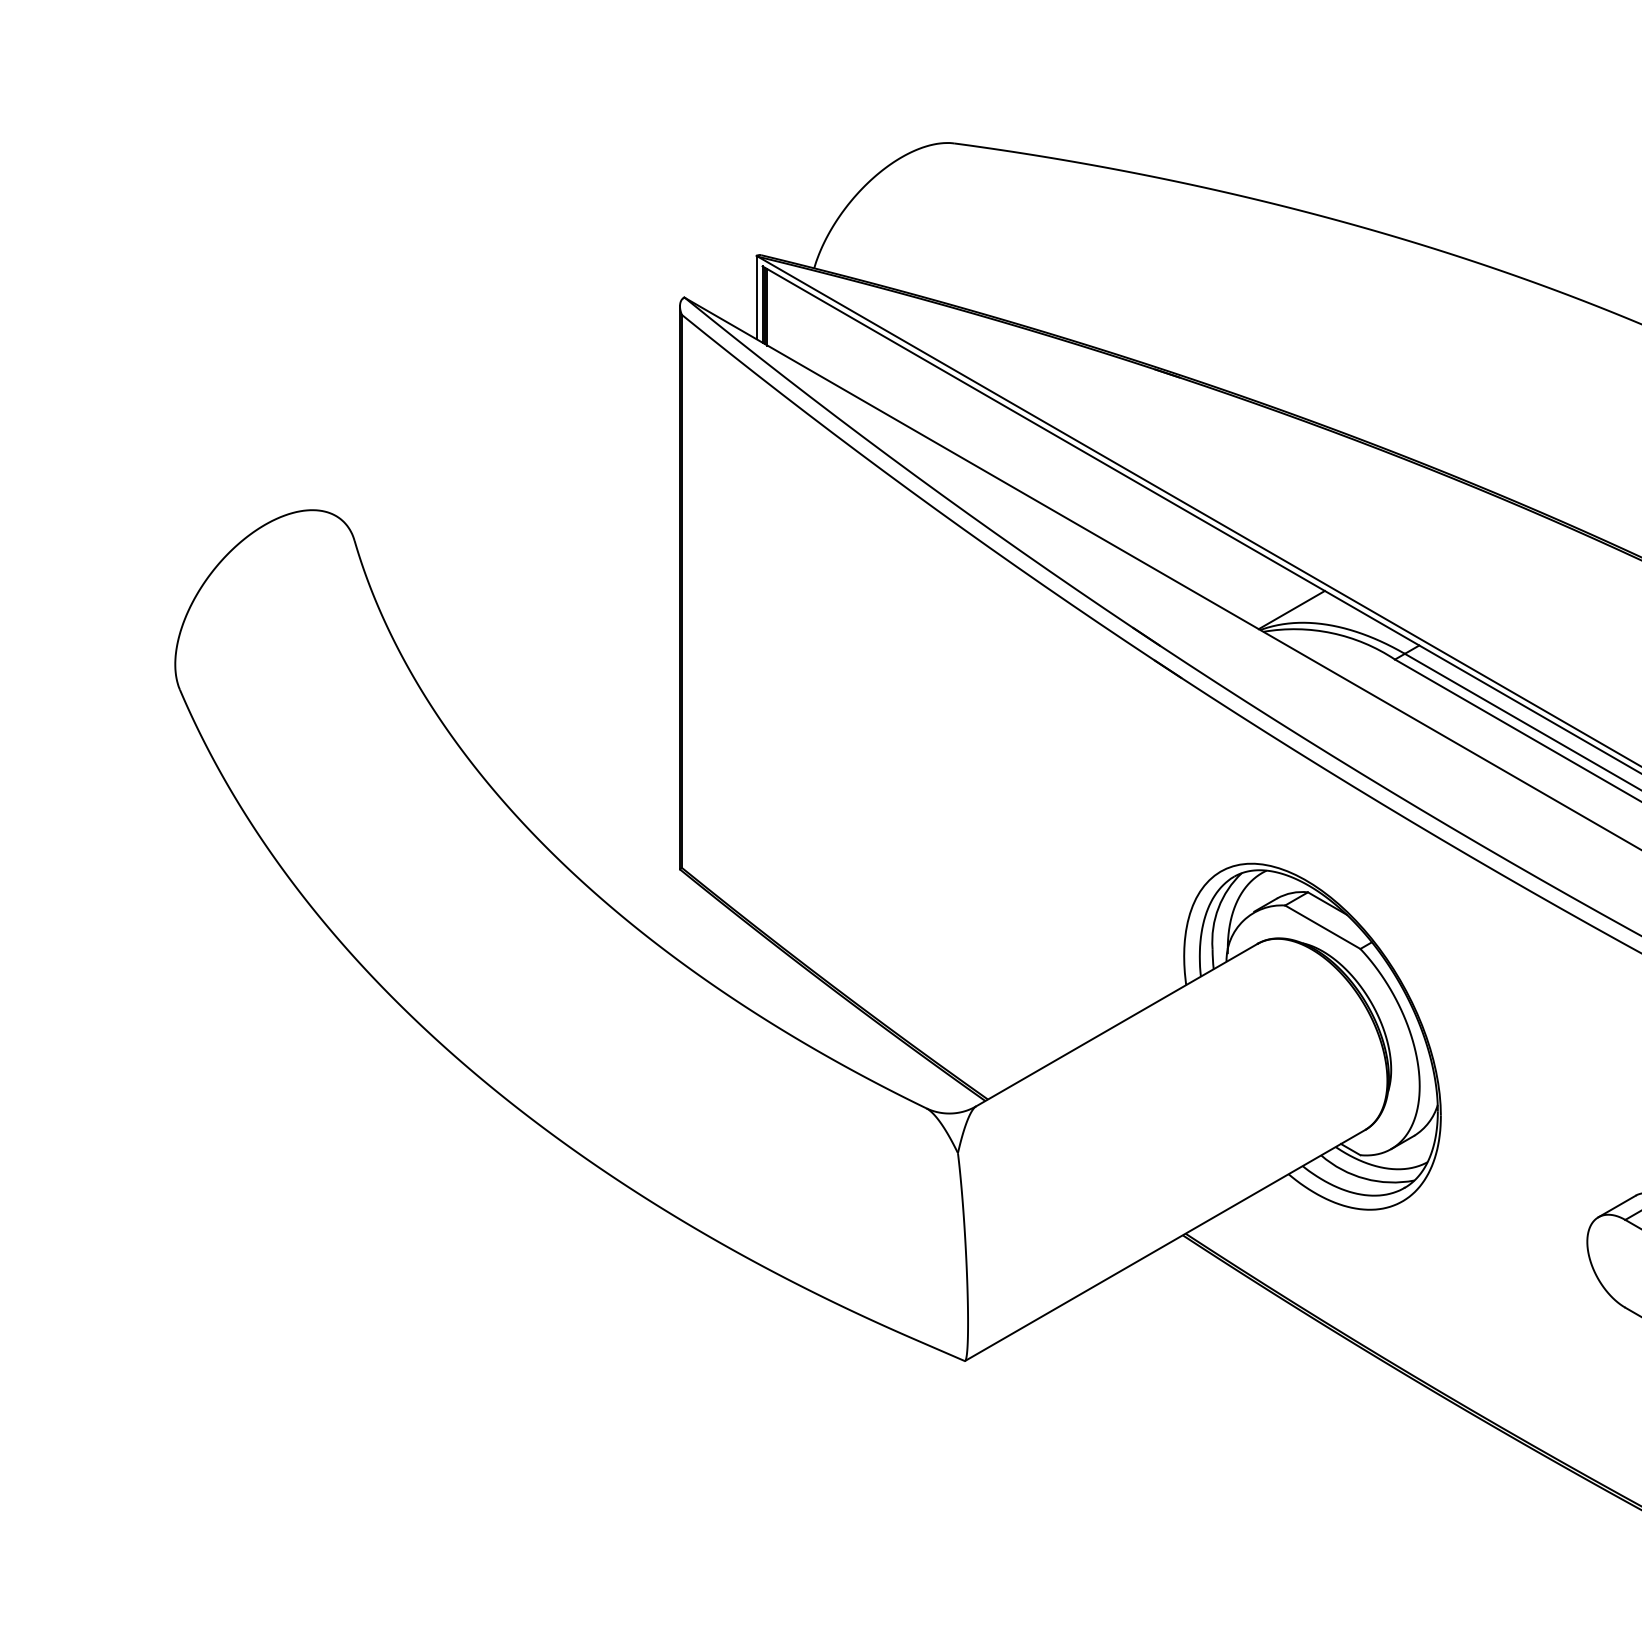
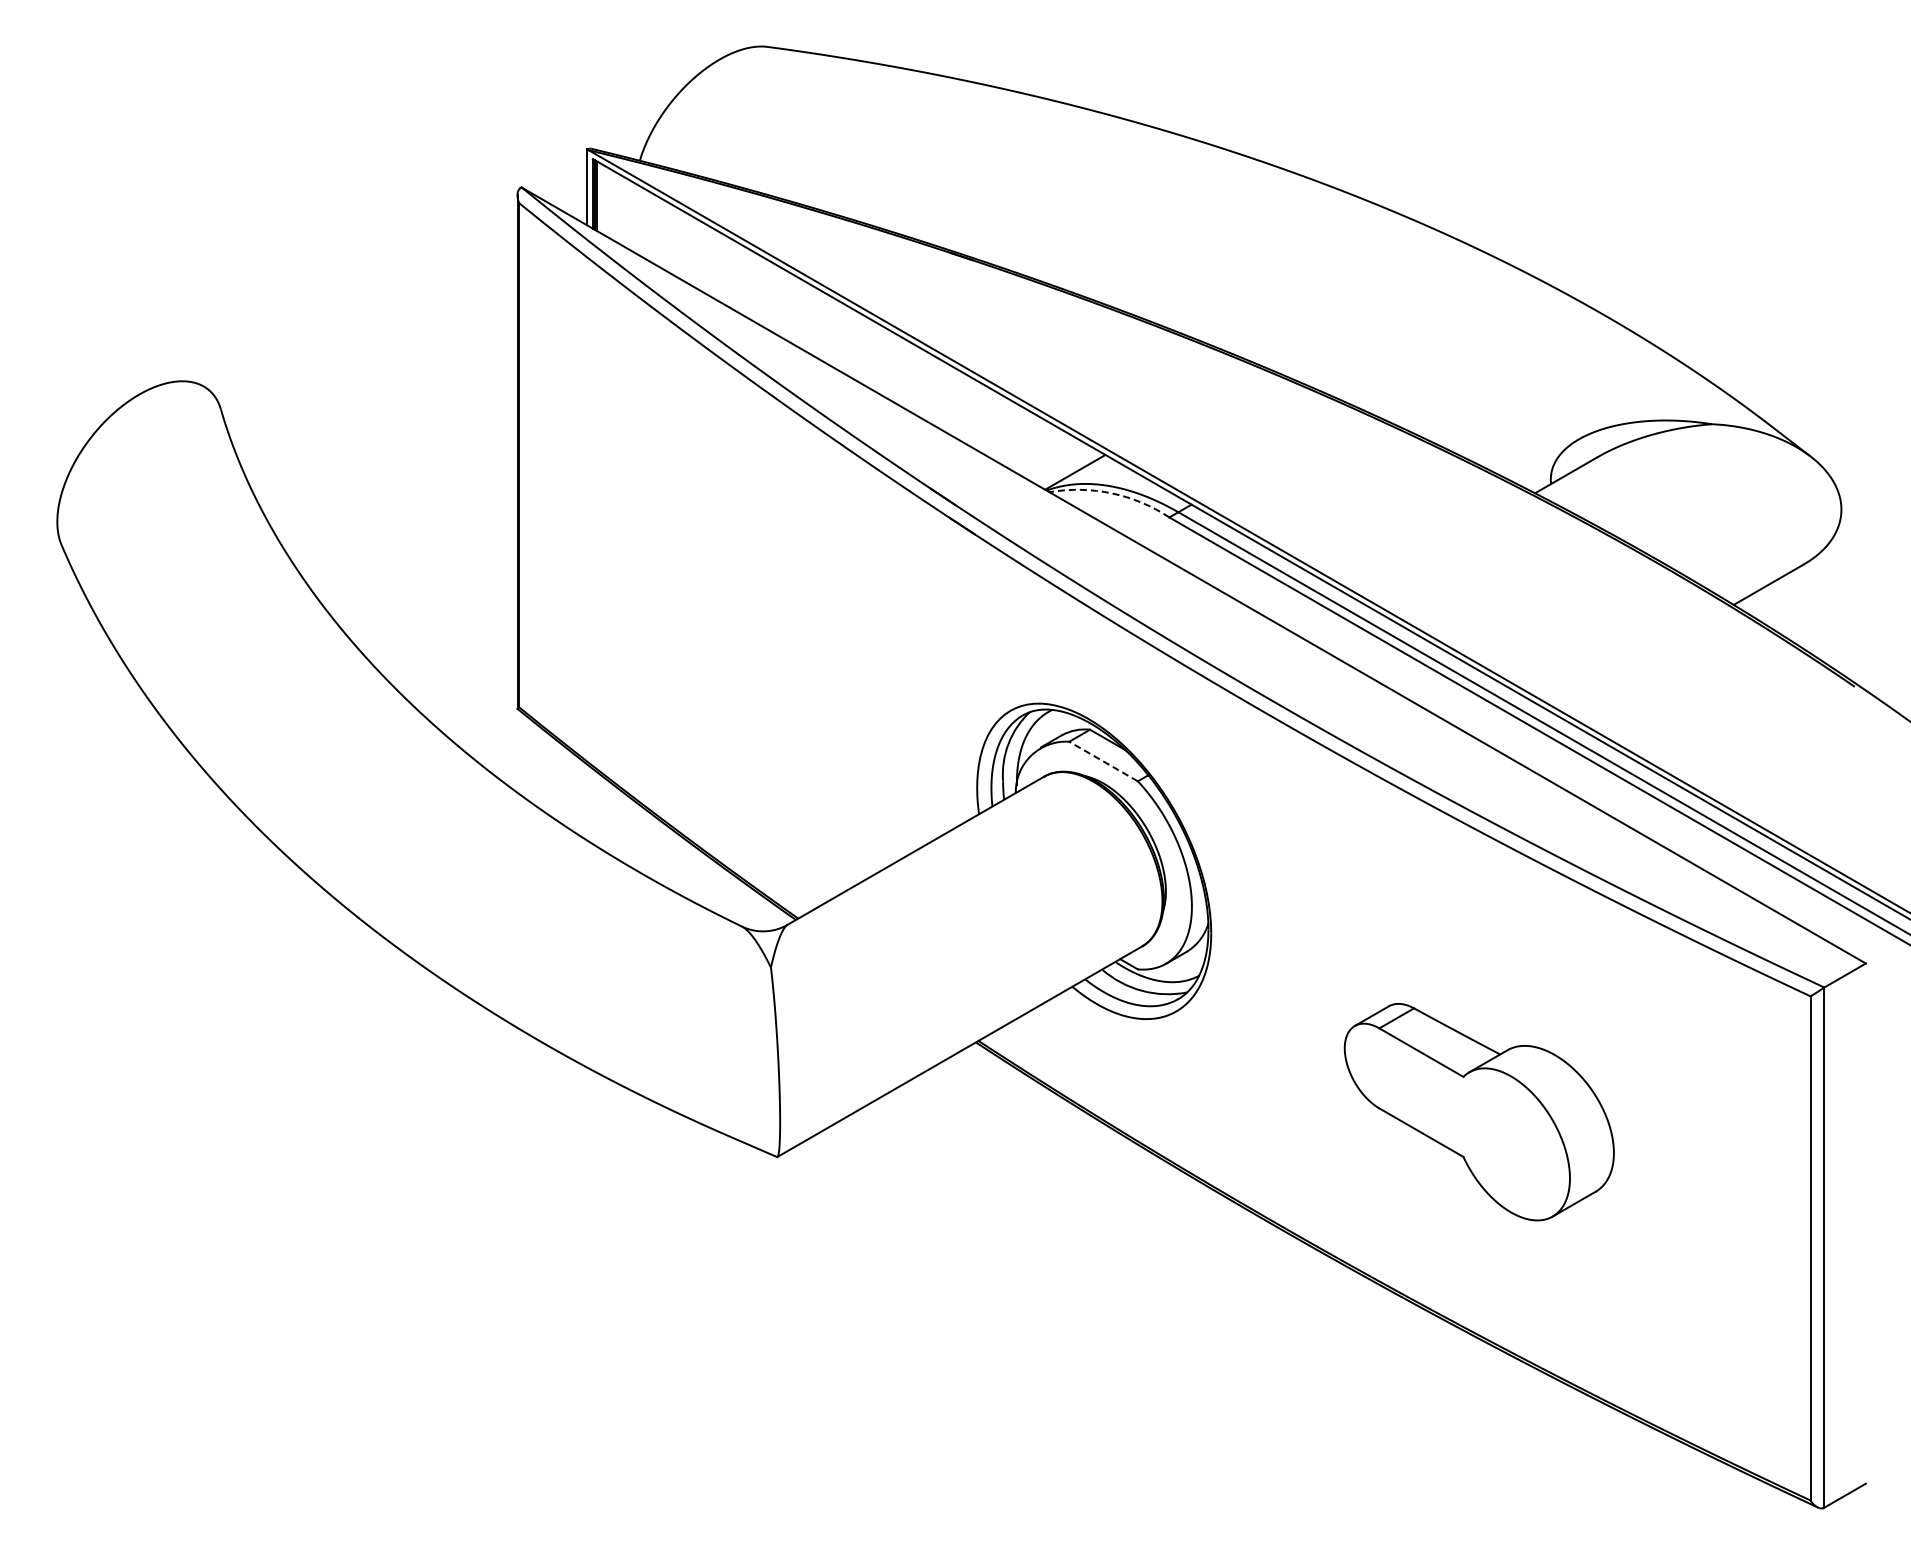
arc: (1331, 633) -> (1111, 493), solid -> dashed
line: (1322, 927) -> (1103, 761), solid -> dashed

